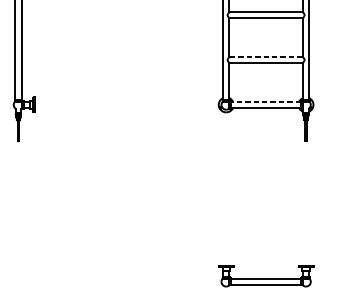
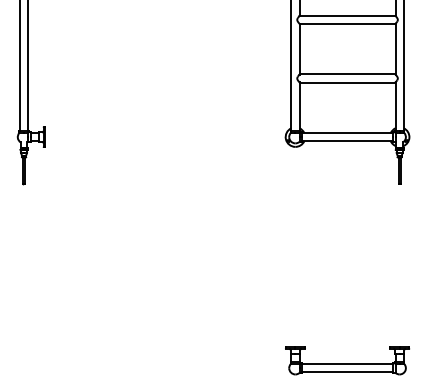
line: (266, 56) -> (347, 74), dashed -> solid
line: (266, 102) -> (347, 133), dashed -> solid

